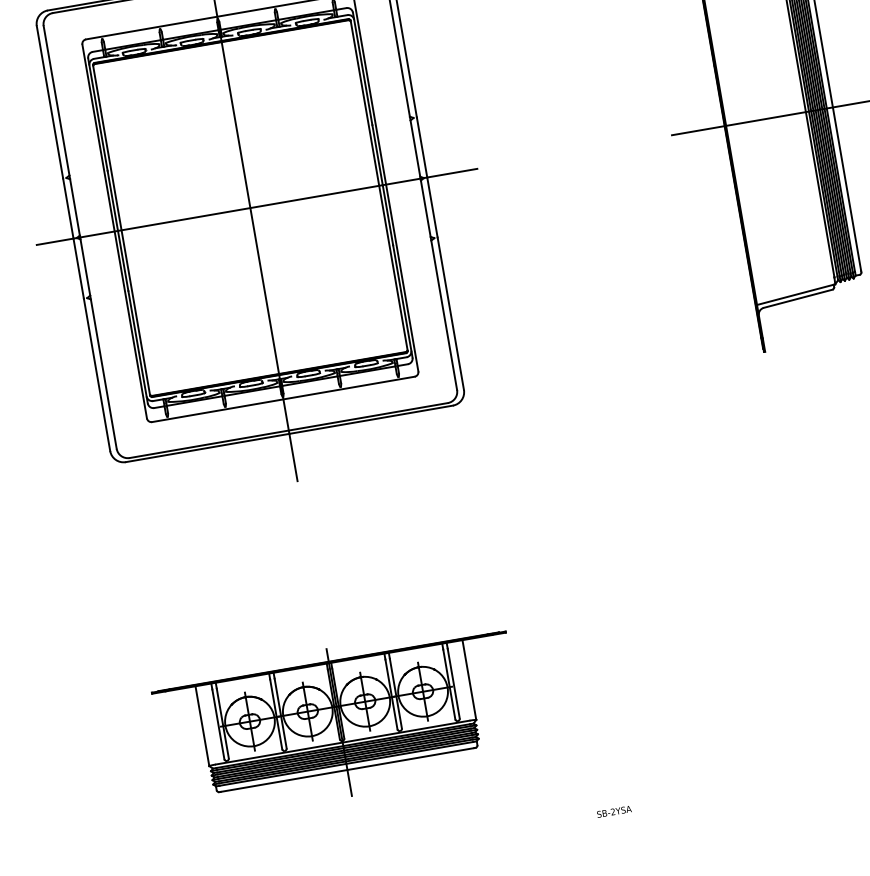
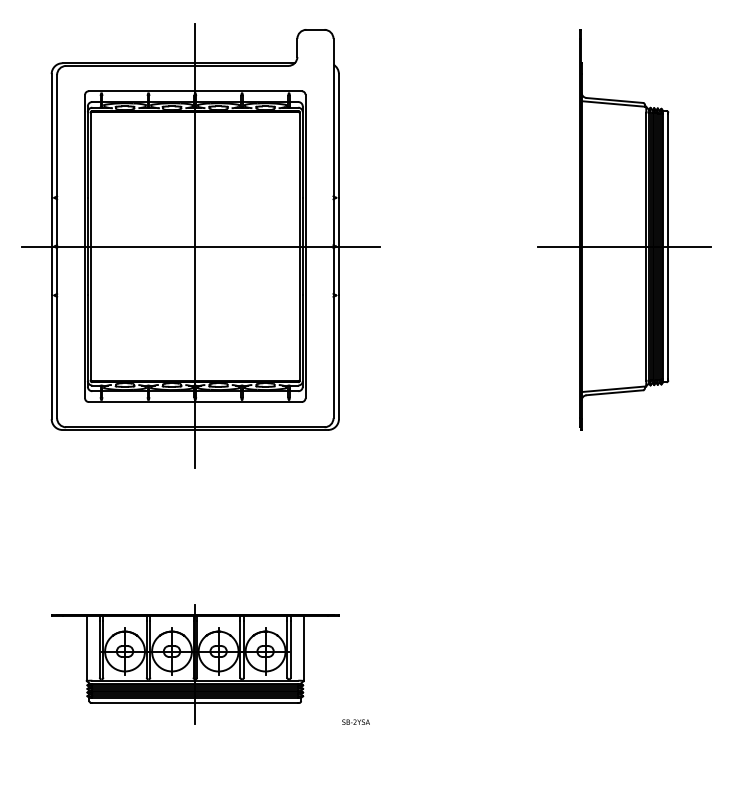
text: (613, 810) -> (355, 721), moved

